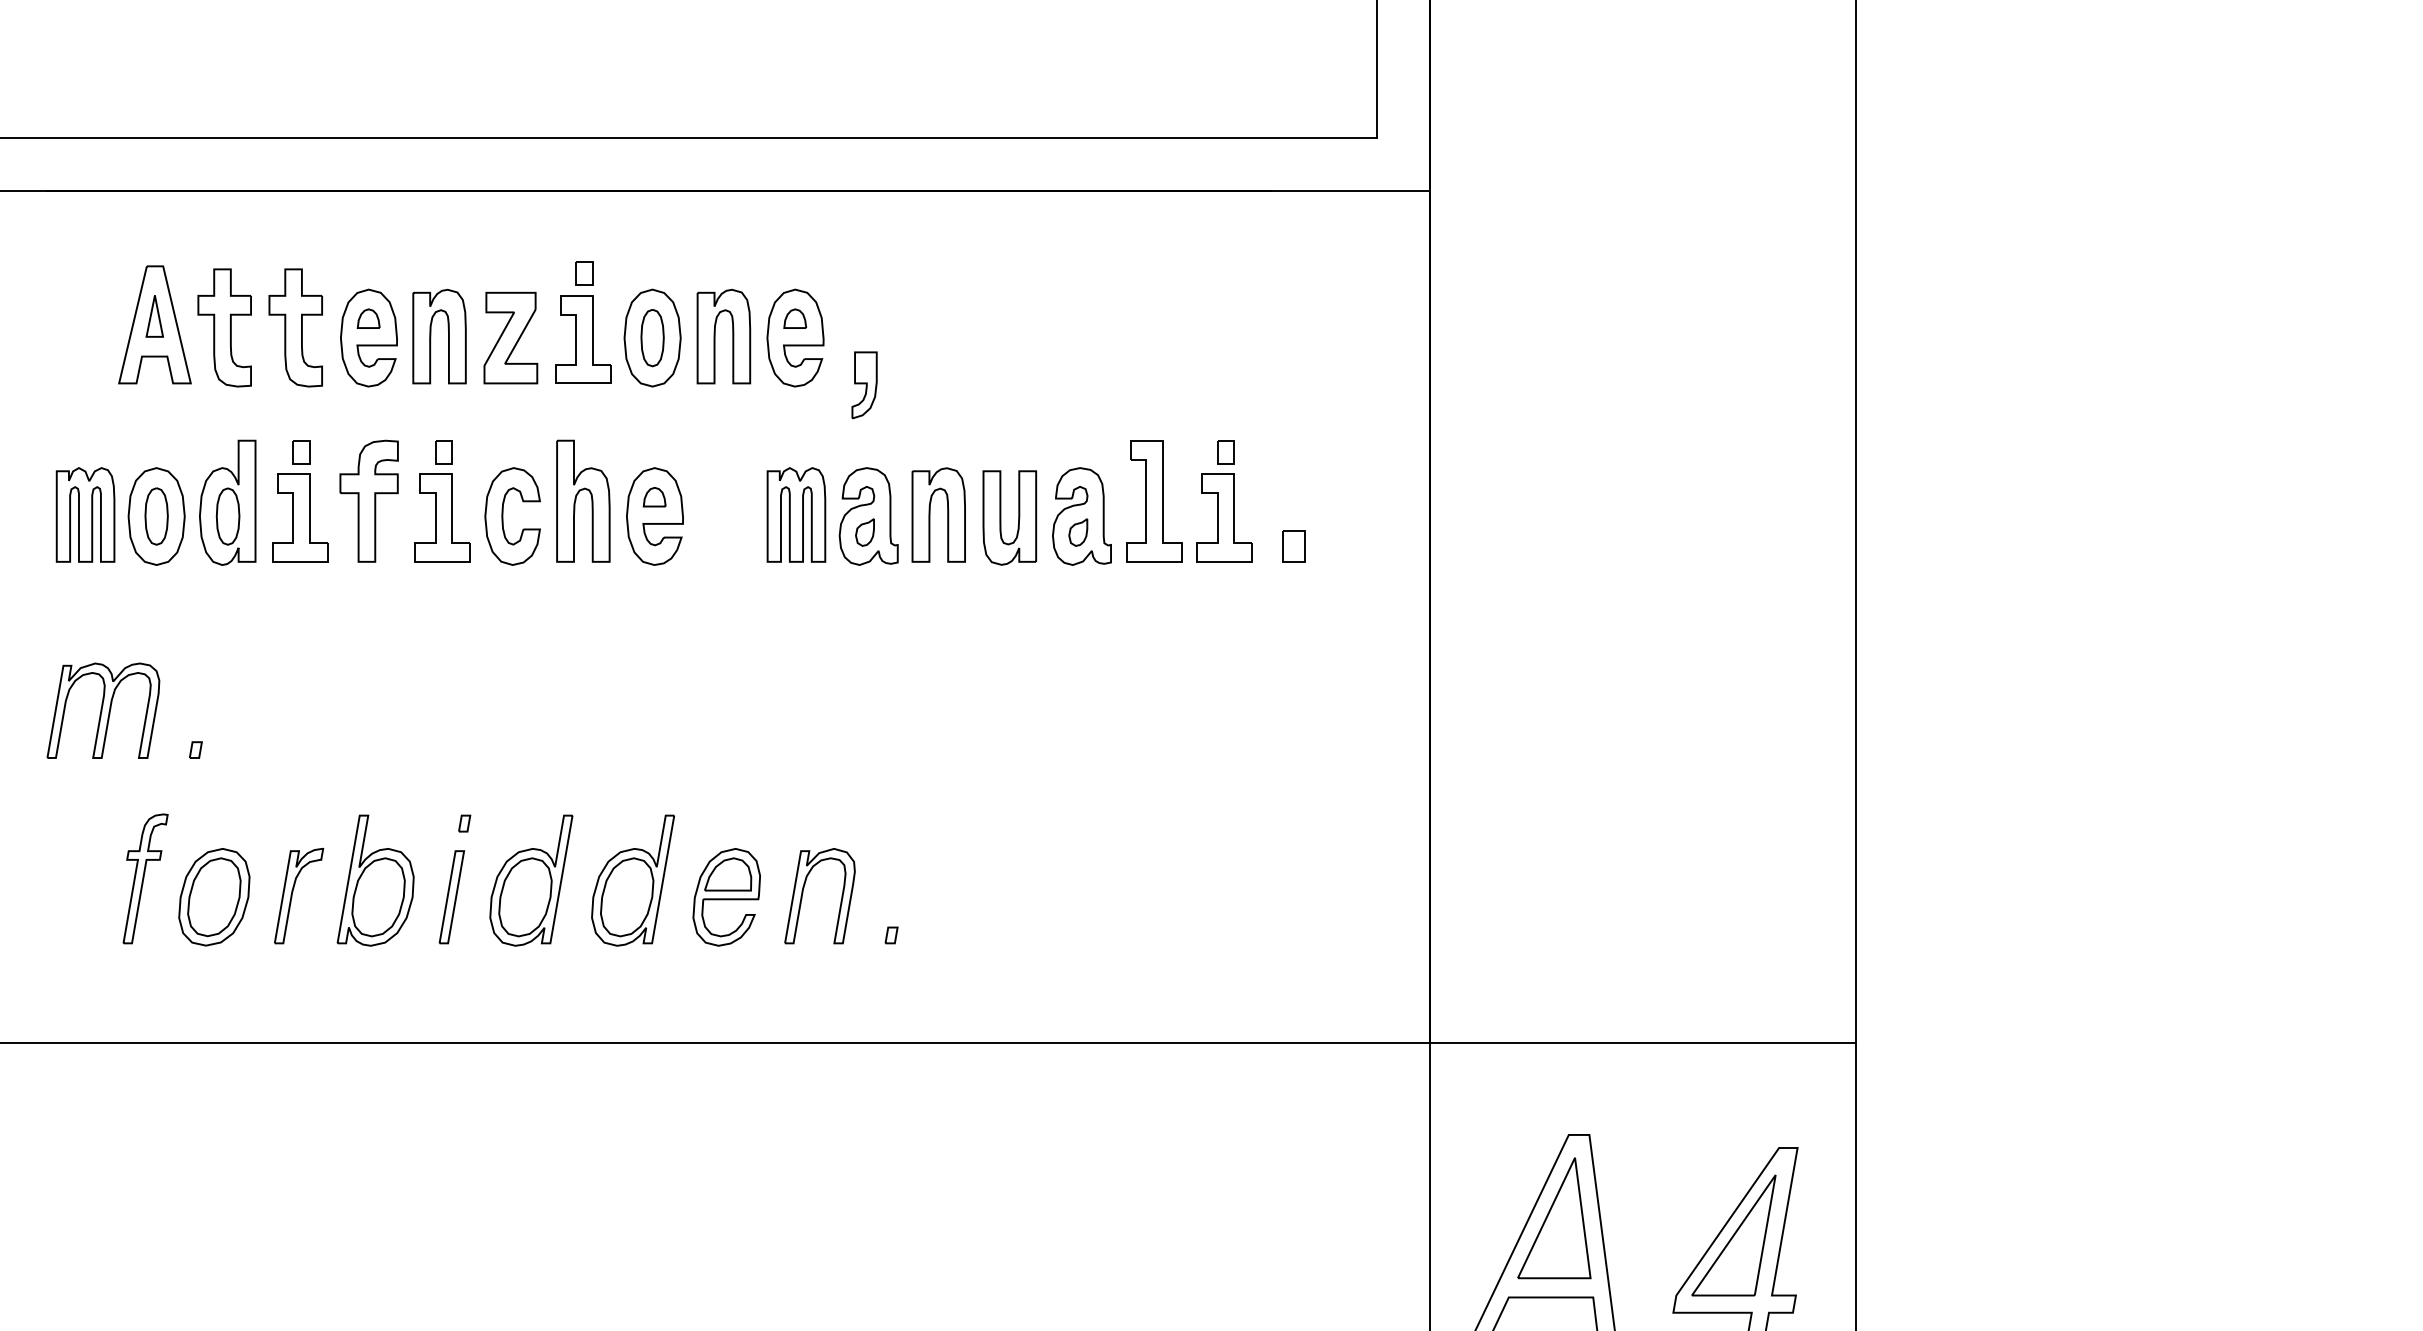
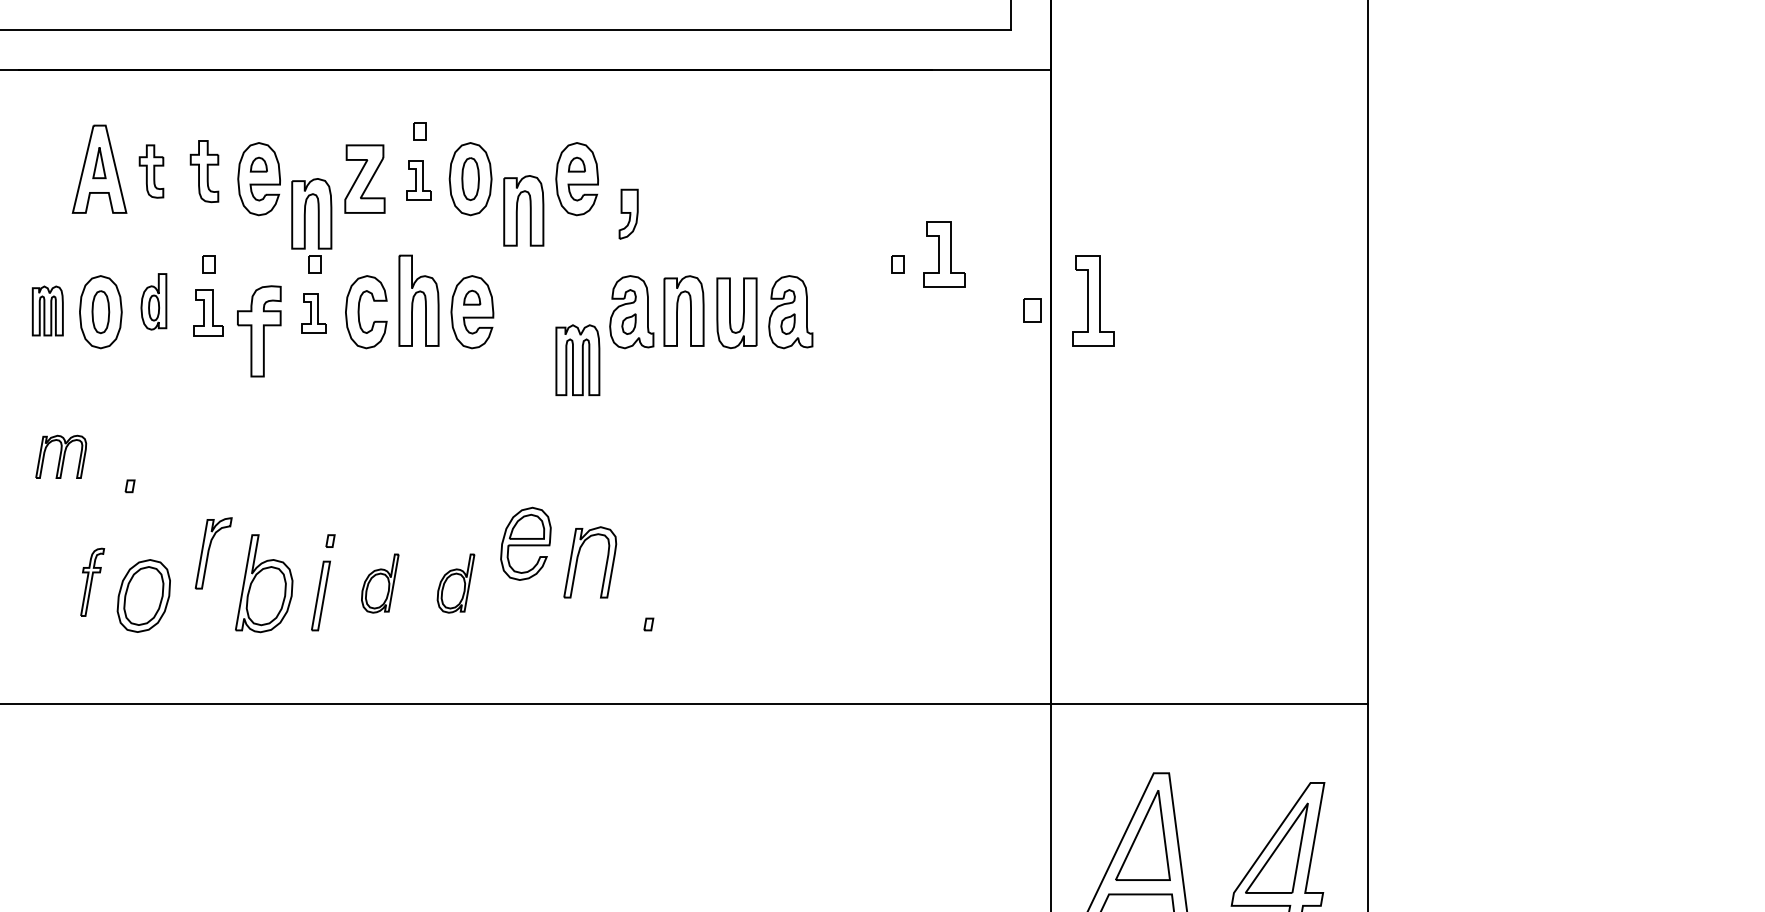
part: (224, 327) -> (151, 171), size x0.6
part: (295, 327) -> (204, 171), size x0.7
part: (431, 336) -> (305, 213), moved
part: (715, 336) -> (517, 210), moved
part: (583, 339) -> (419, 180), size x0.6
part: (368, 500) -> (258, 330), moved
part: (1154, 501) -> (1093, 300), moved
part: (227, 502) -> (153, 301), size x0.6
part: (85, 514) -> (47, 310), size x0.7
part: (796, 514) -> (577, 359), moved
part: (300, 517) -> (208, 312), size x0.7
part: (442, 517) -> (313, 312), size x0.6
part: (1224, 517) -> (944, 253), moved
part: (1293, 546) -> (1031, 310), moved
part: (103, 710) -> (61, 456), size x0.6
part: (145, 878) -> (92, 582), size x0.7
part: (531, 880) -> (380, 583), size x0.6
part: (632, 880) -> (455, 583), size x0.6
part: (803, 893) -> (577, 560), moved
part: (292, 896) -> (208, 553), moved
part: (726, 897) -> (525, 544), moved

